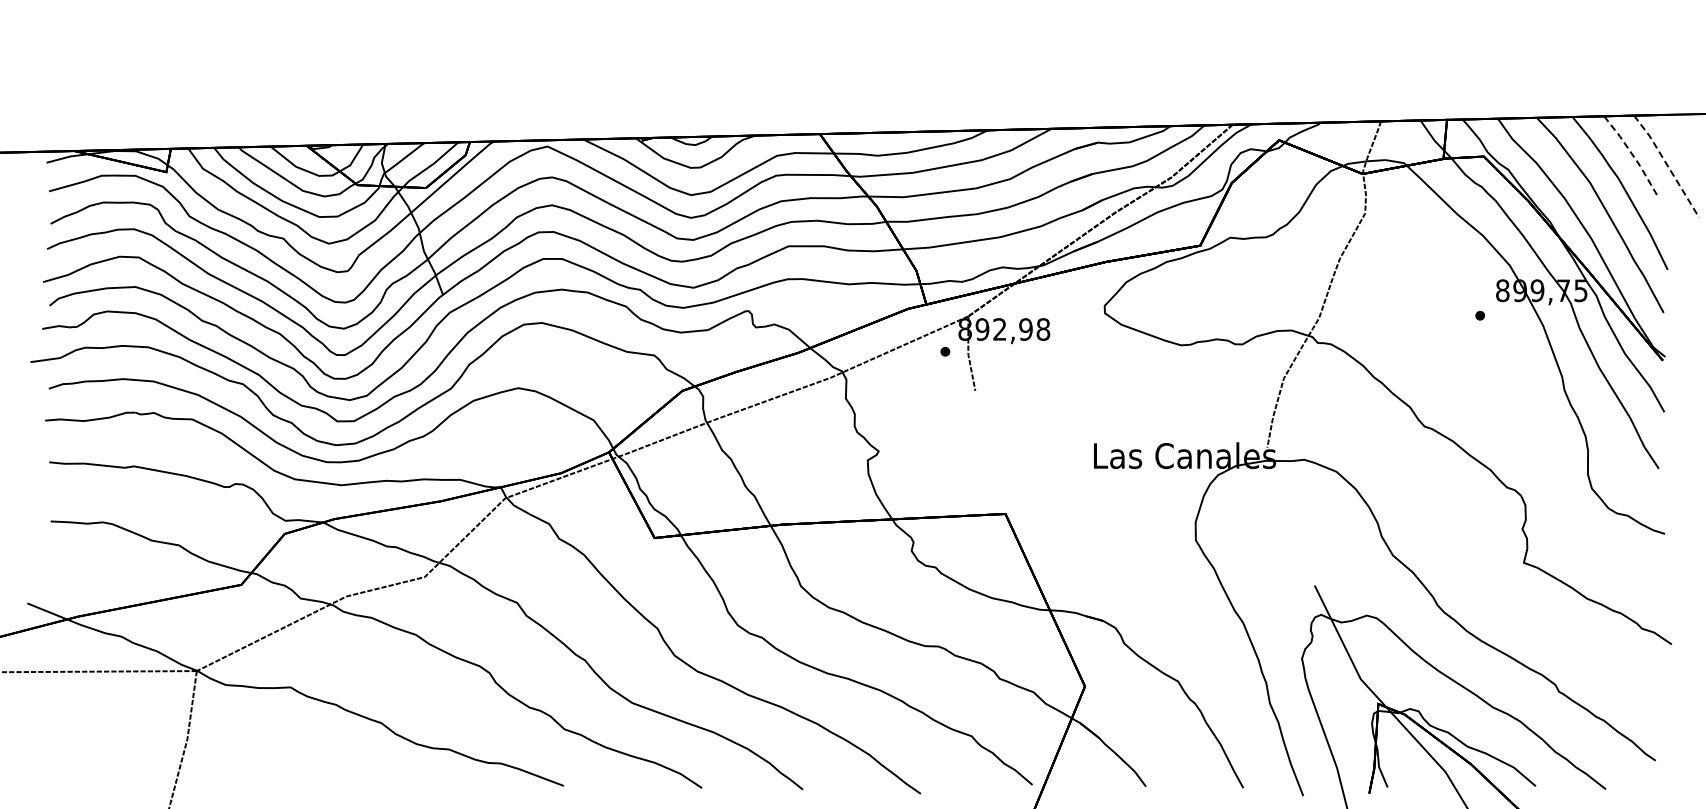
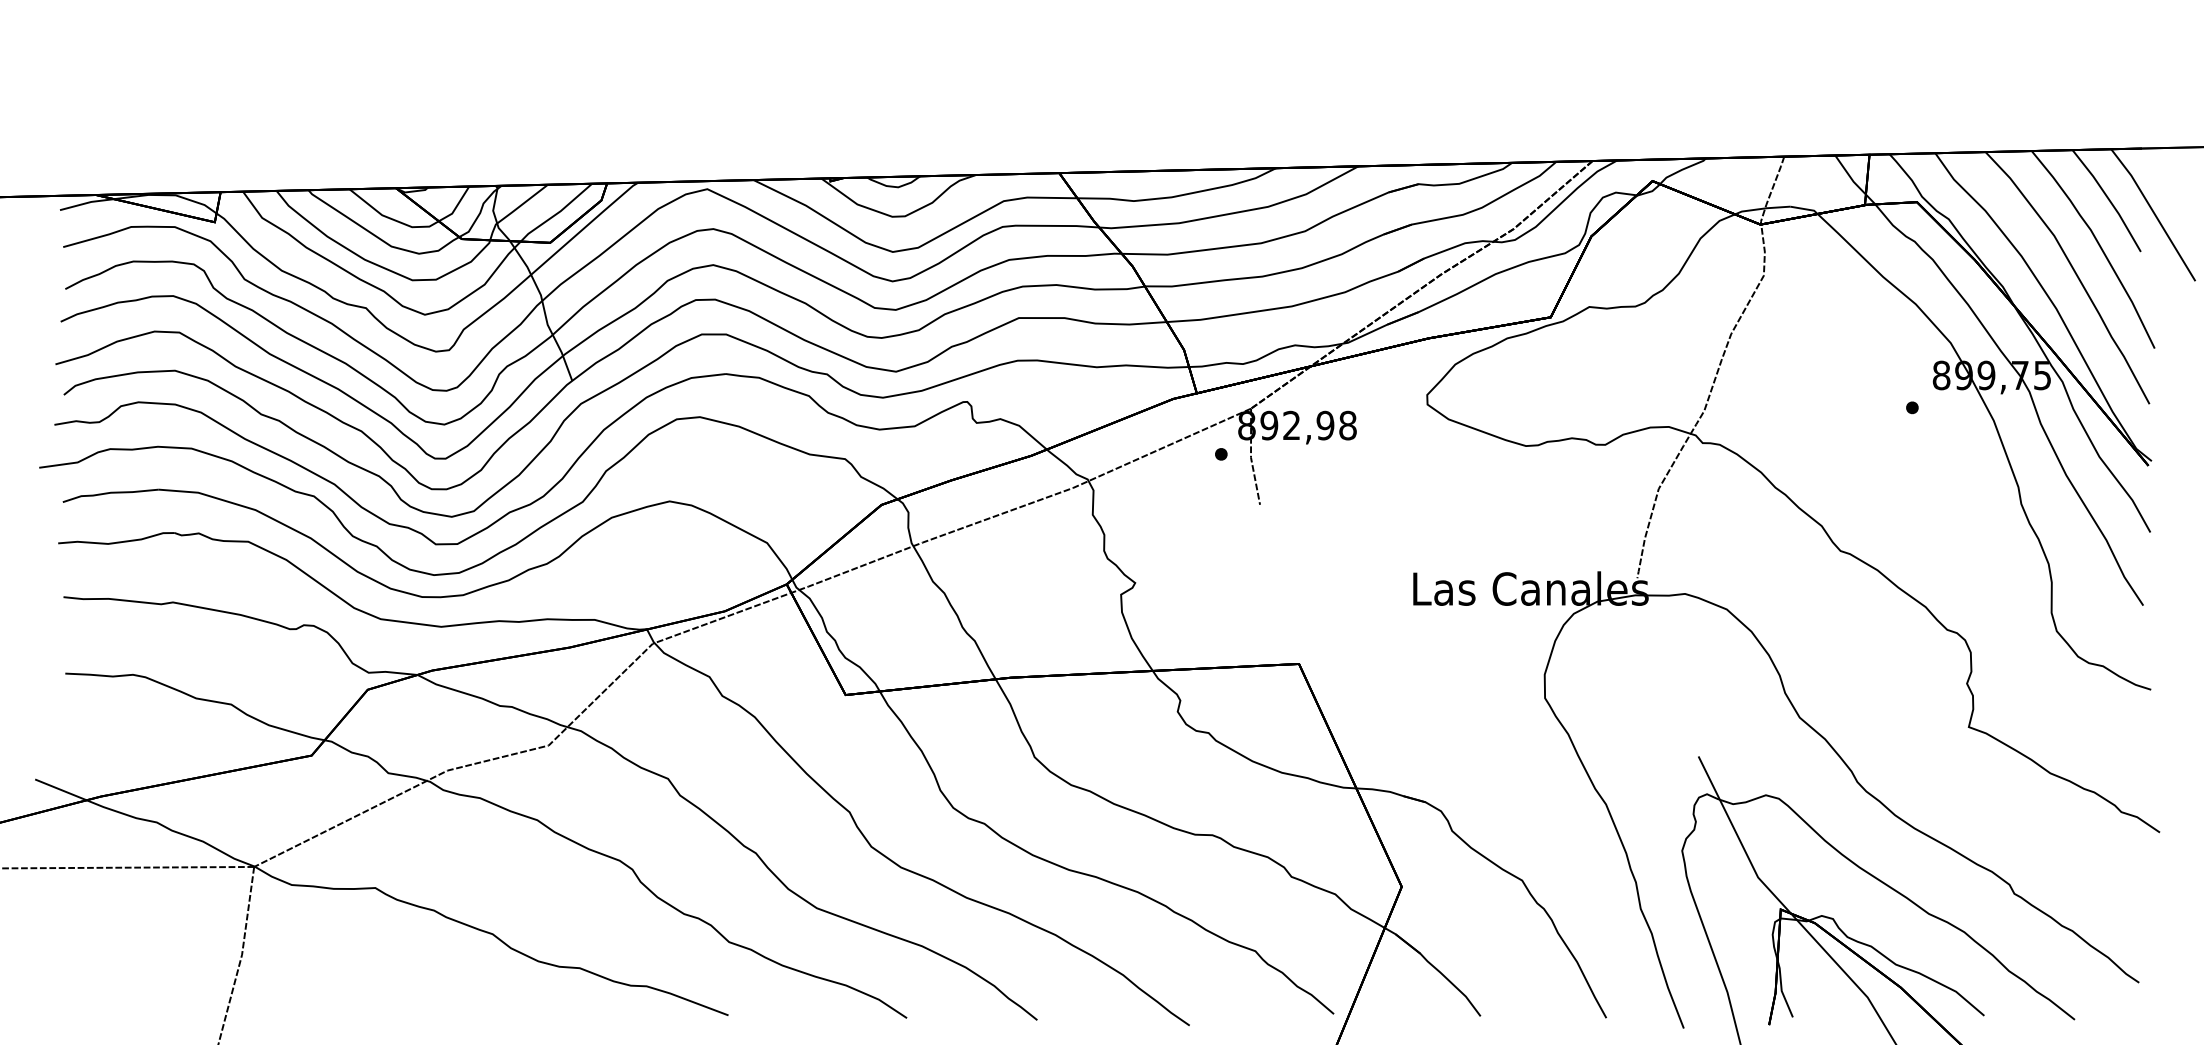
line: (1632, 154) -> (2109, 199), dashed -> solid
line: (1667, 165) -> (2154, 213), dashed -> solid

